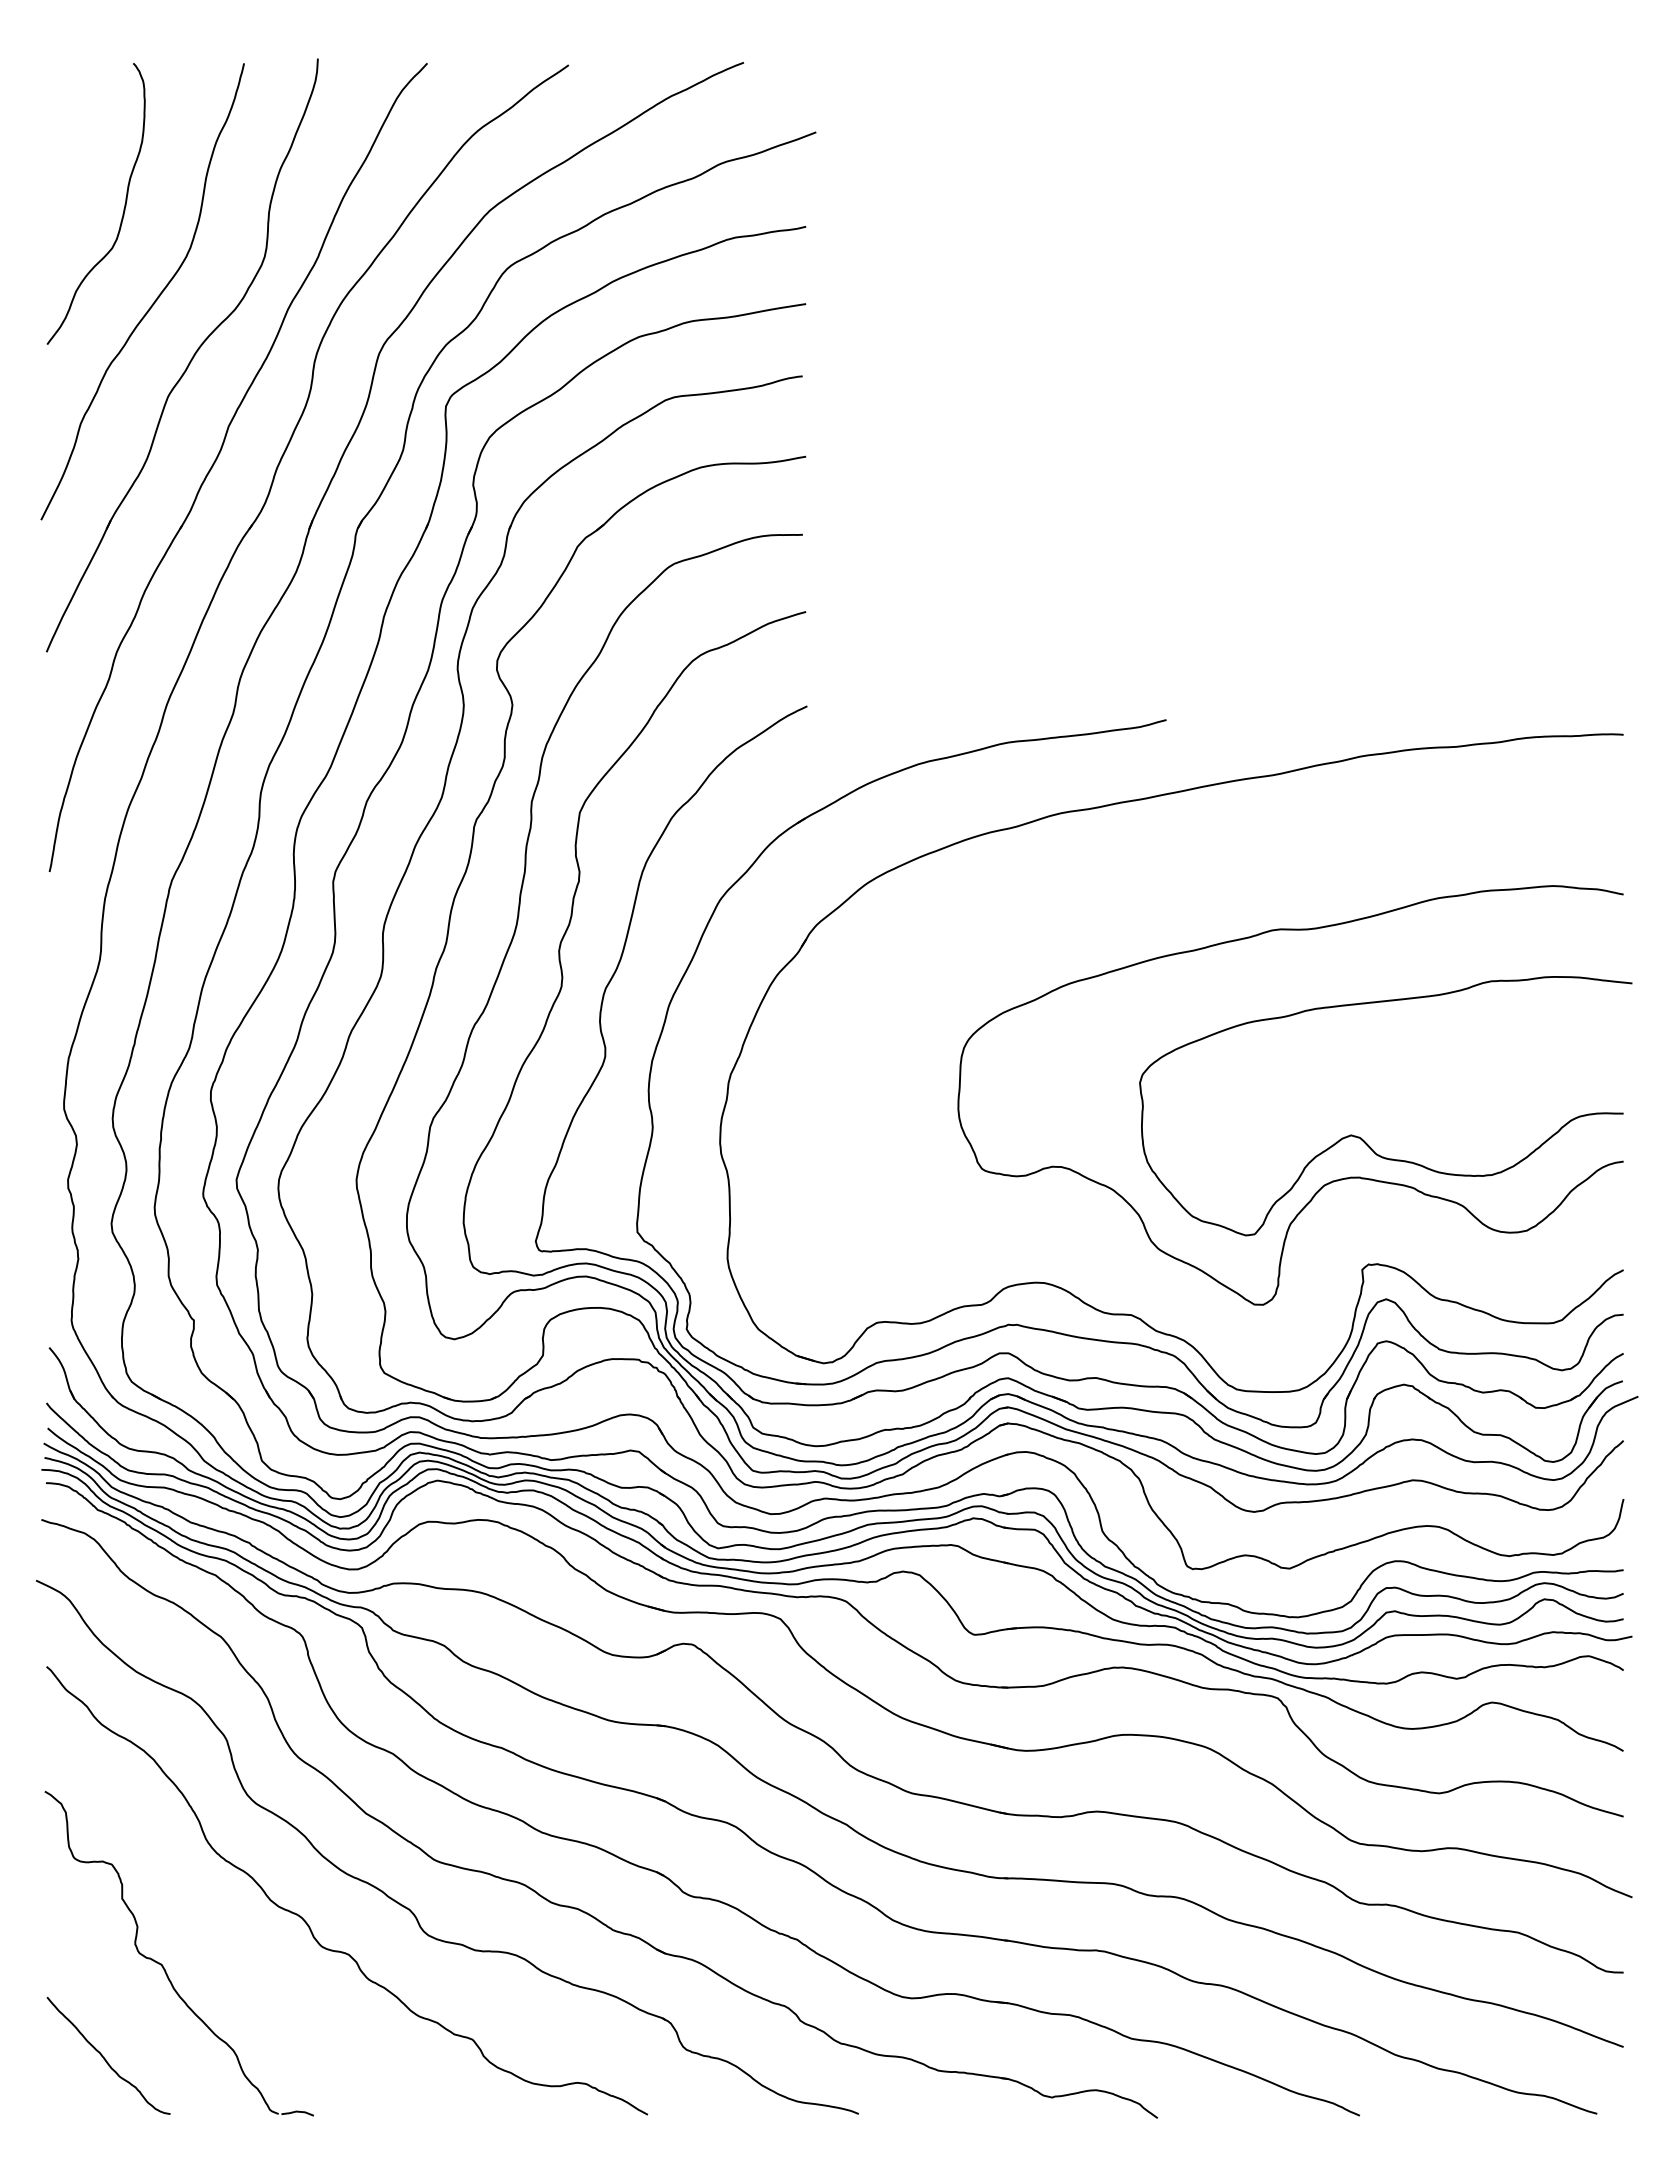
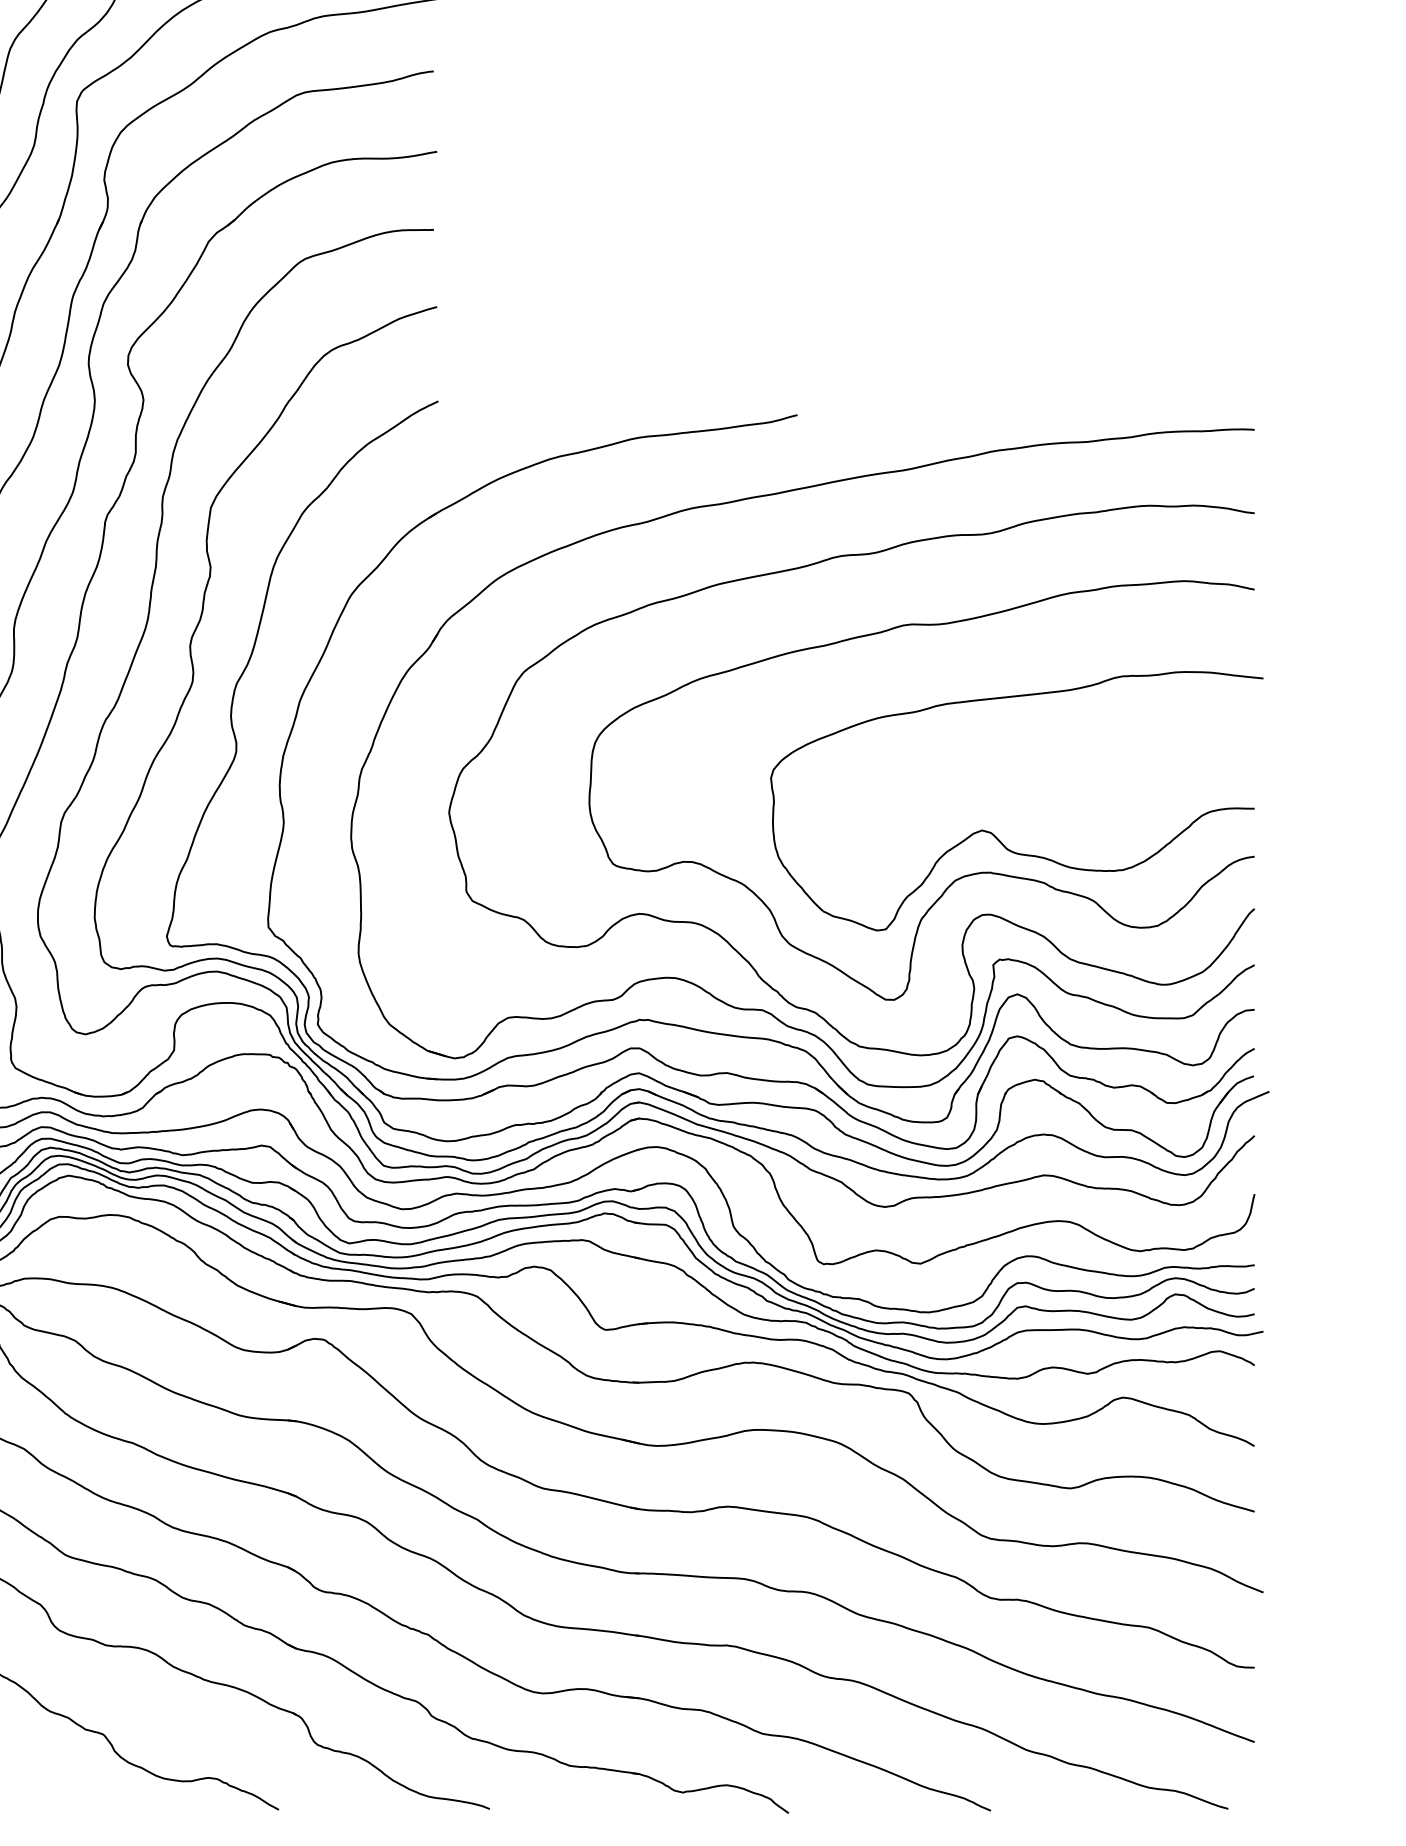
curve: (1342, 1223) -> (973, 918), added

